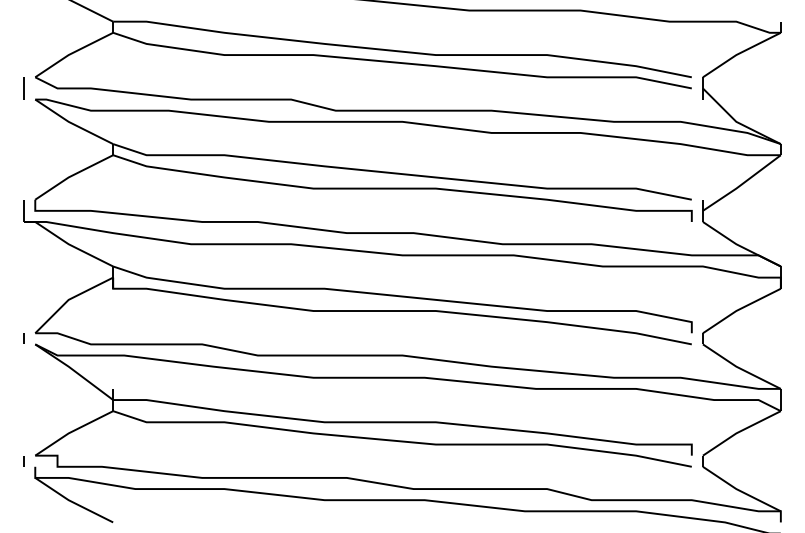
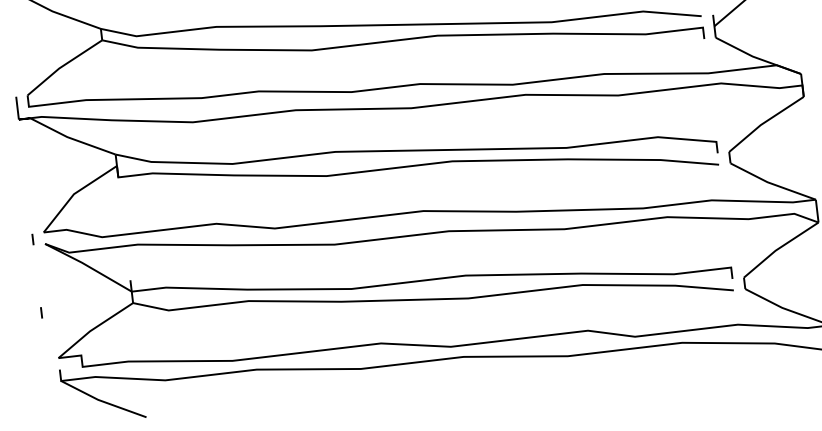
curve: (23, 461) -> (40, 313), moved

